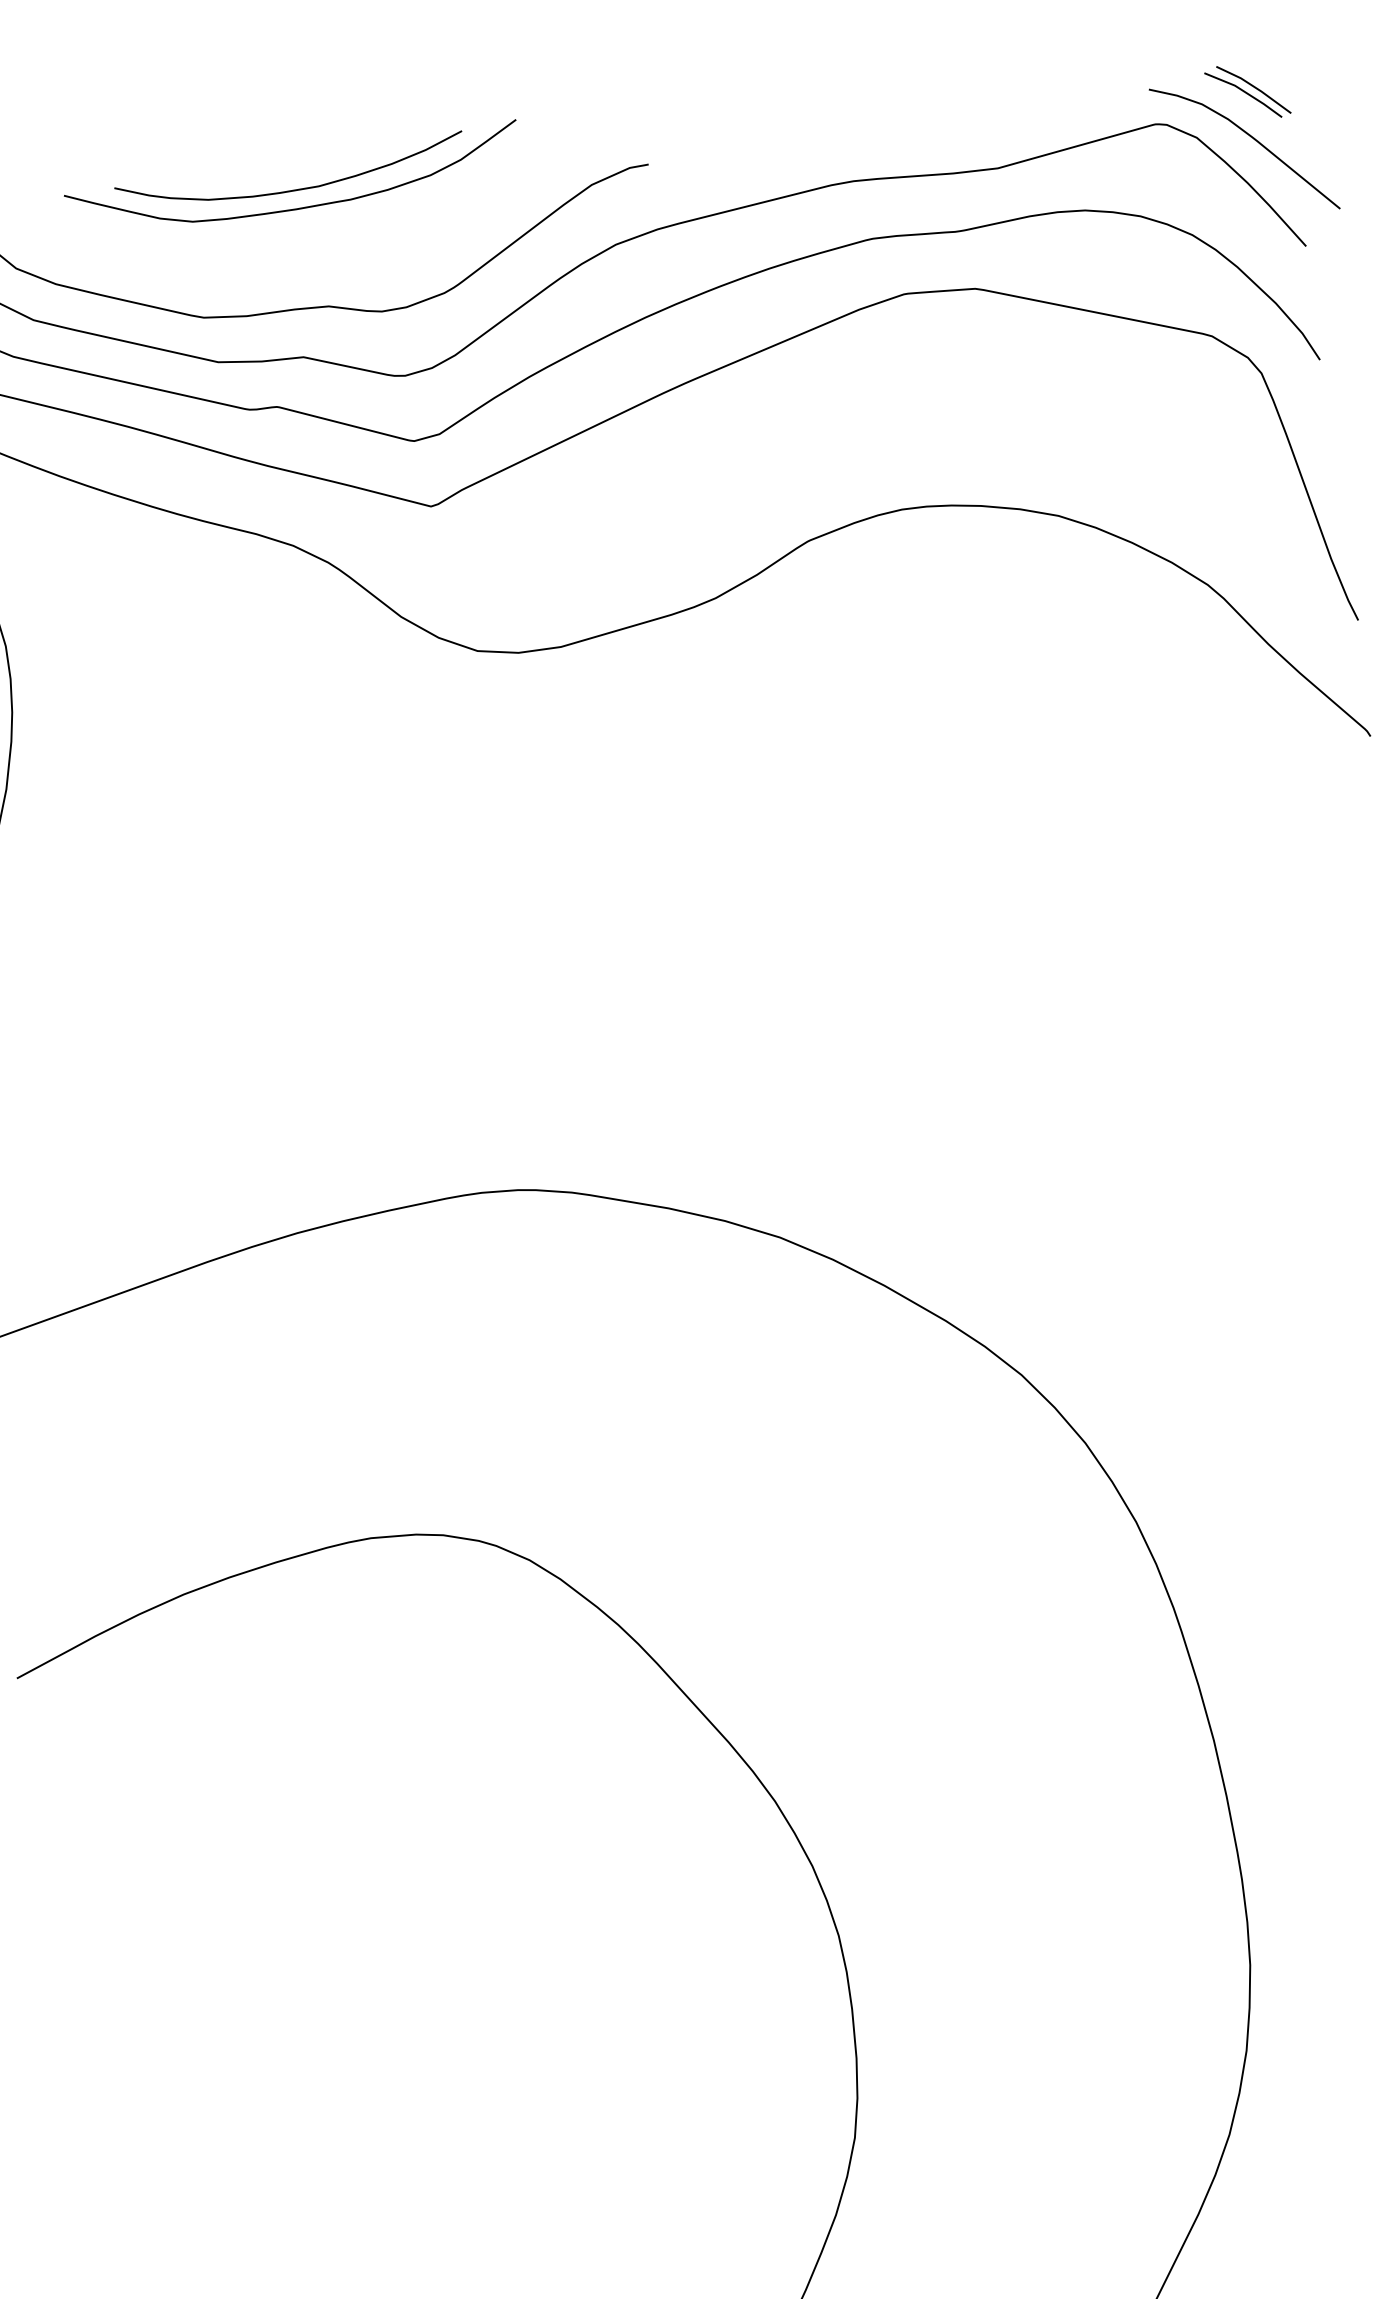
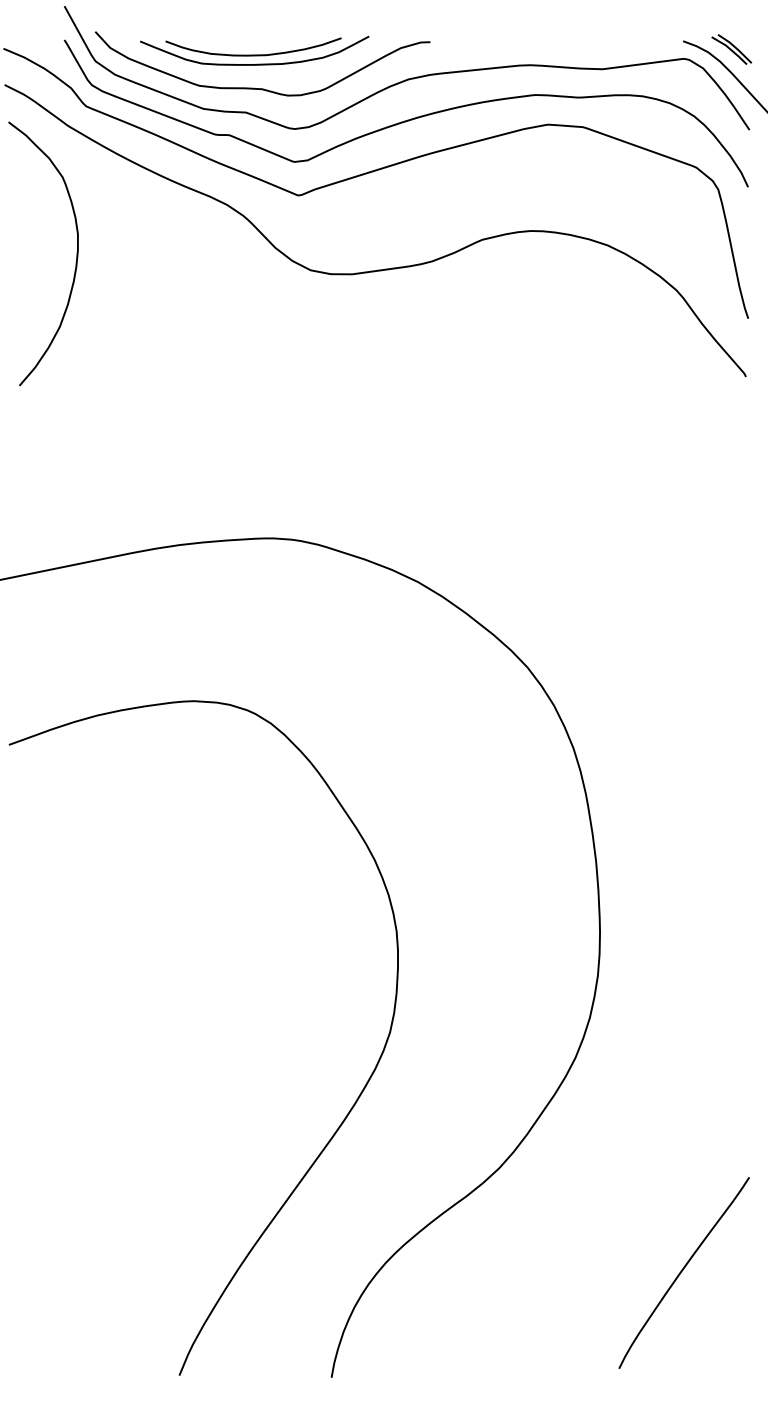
part: (293, 180) -> (254, 50), moved

